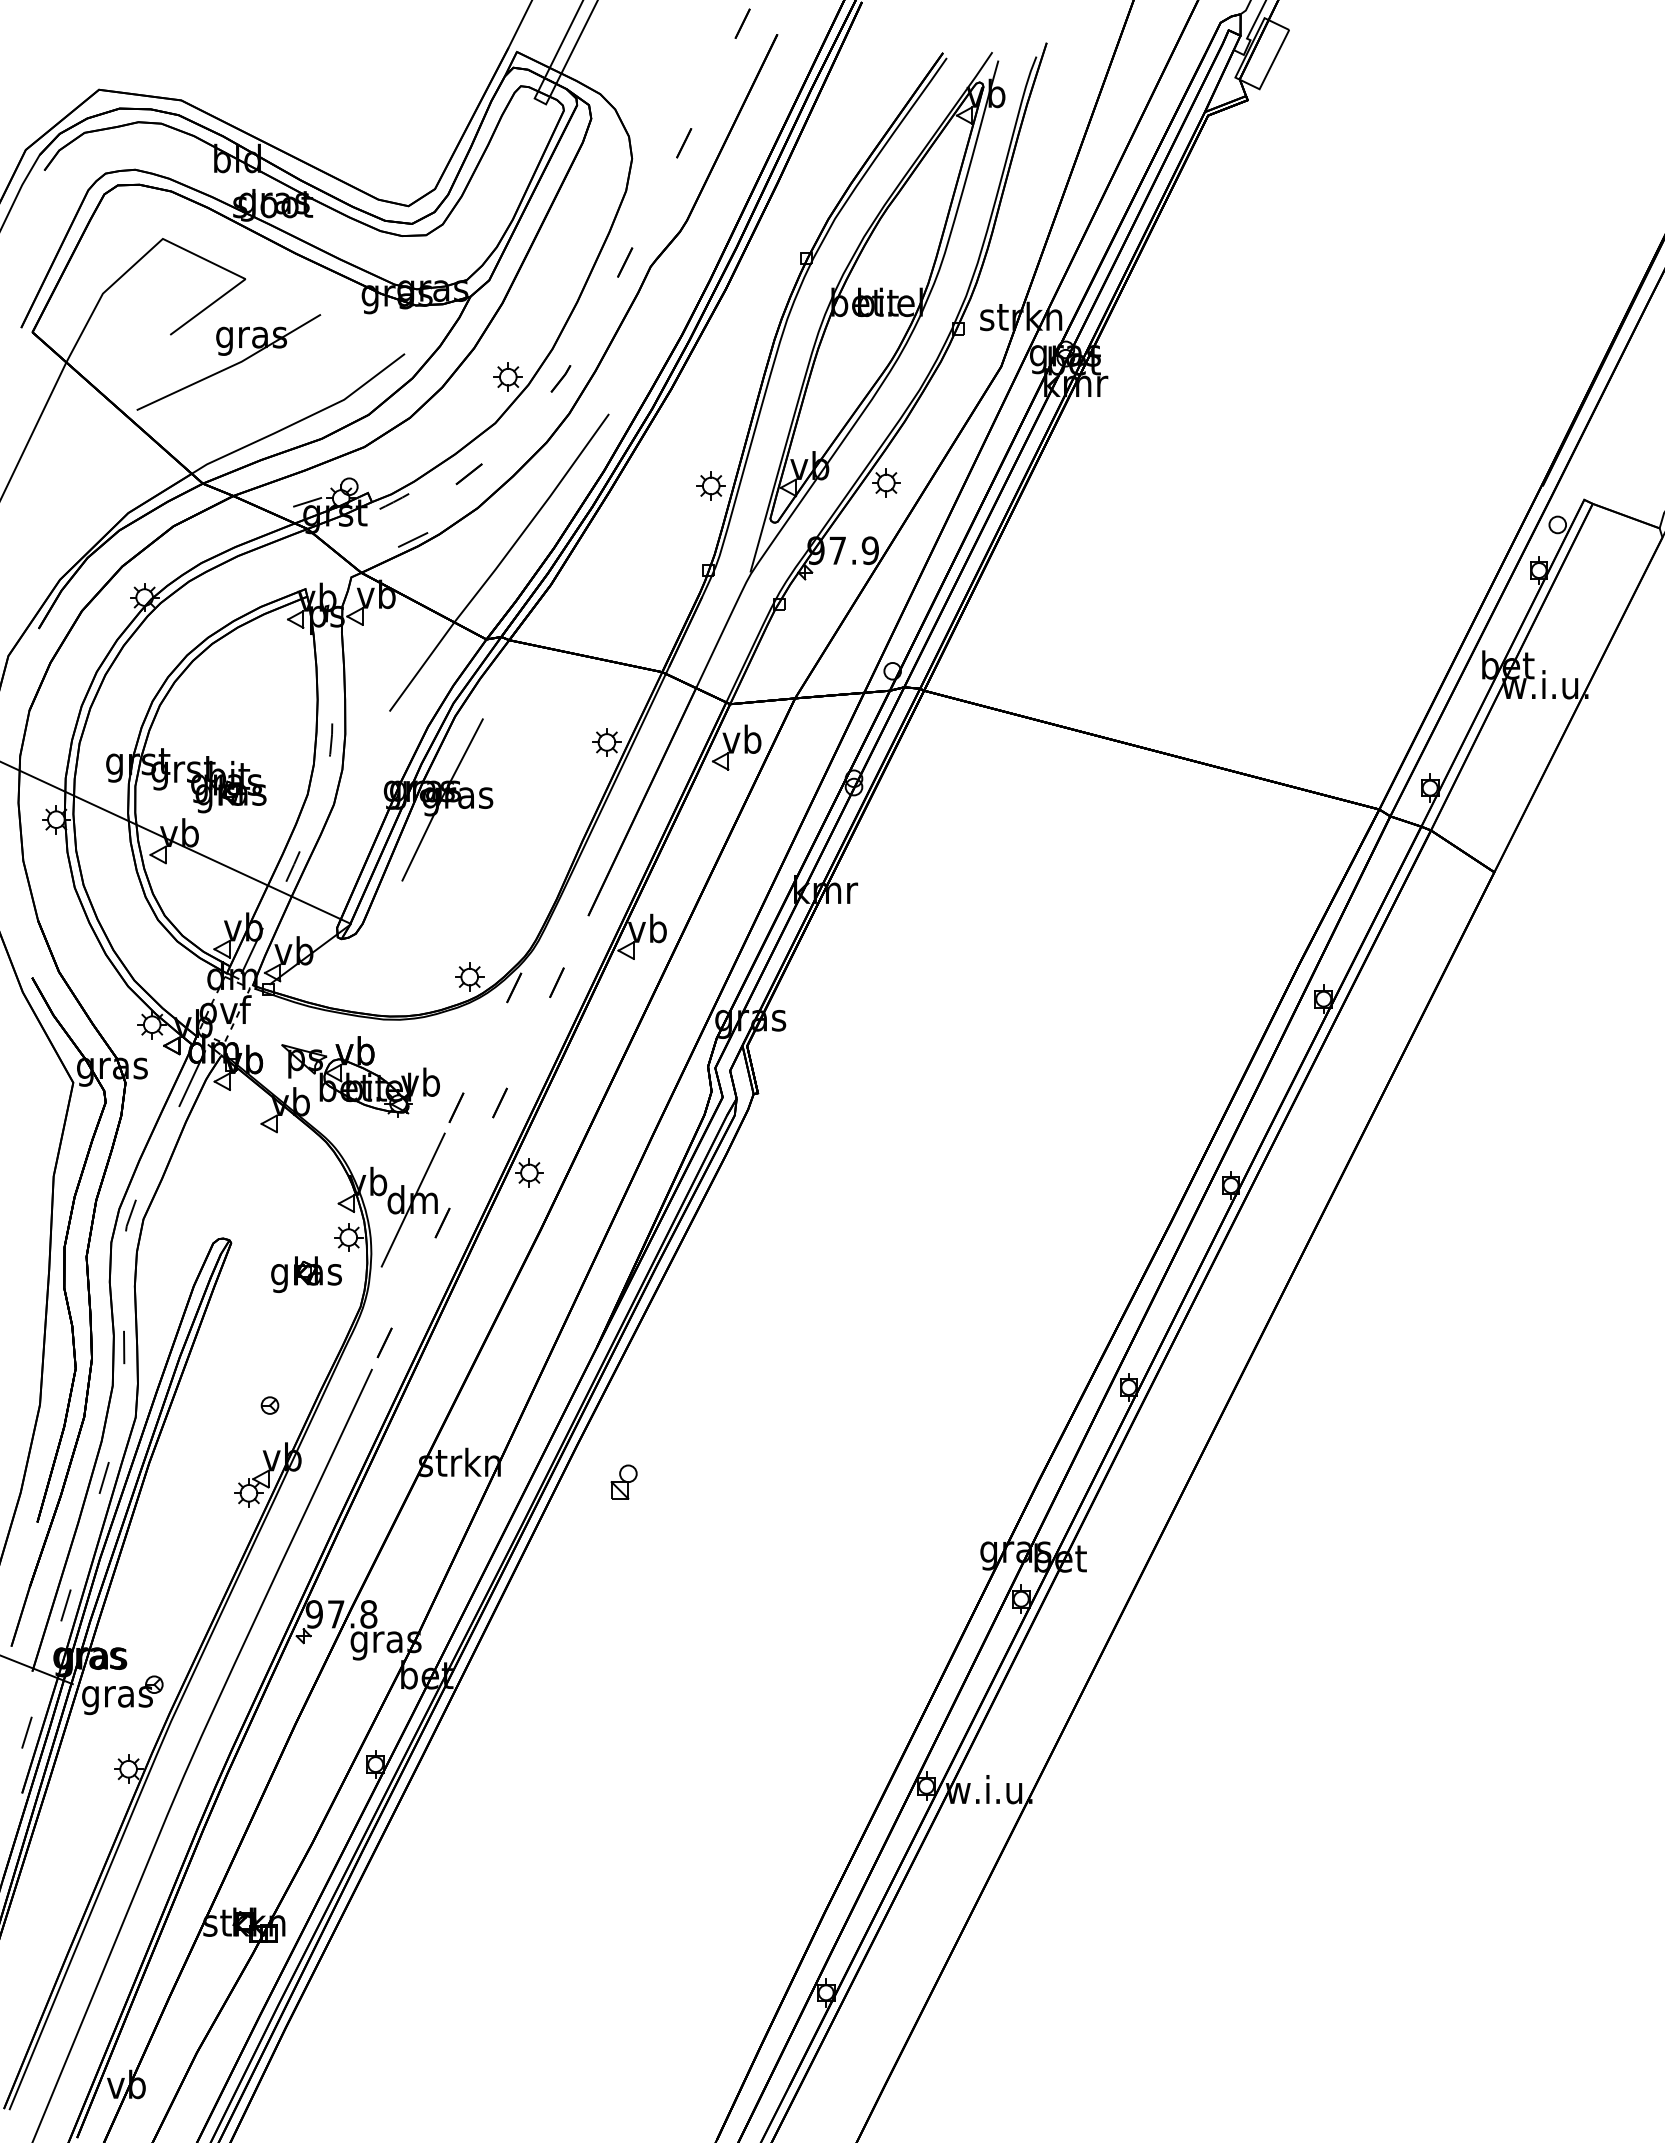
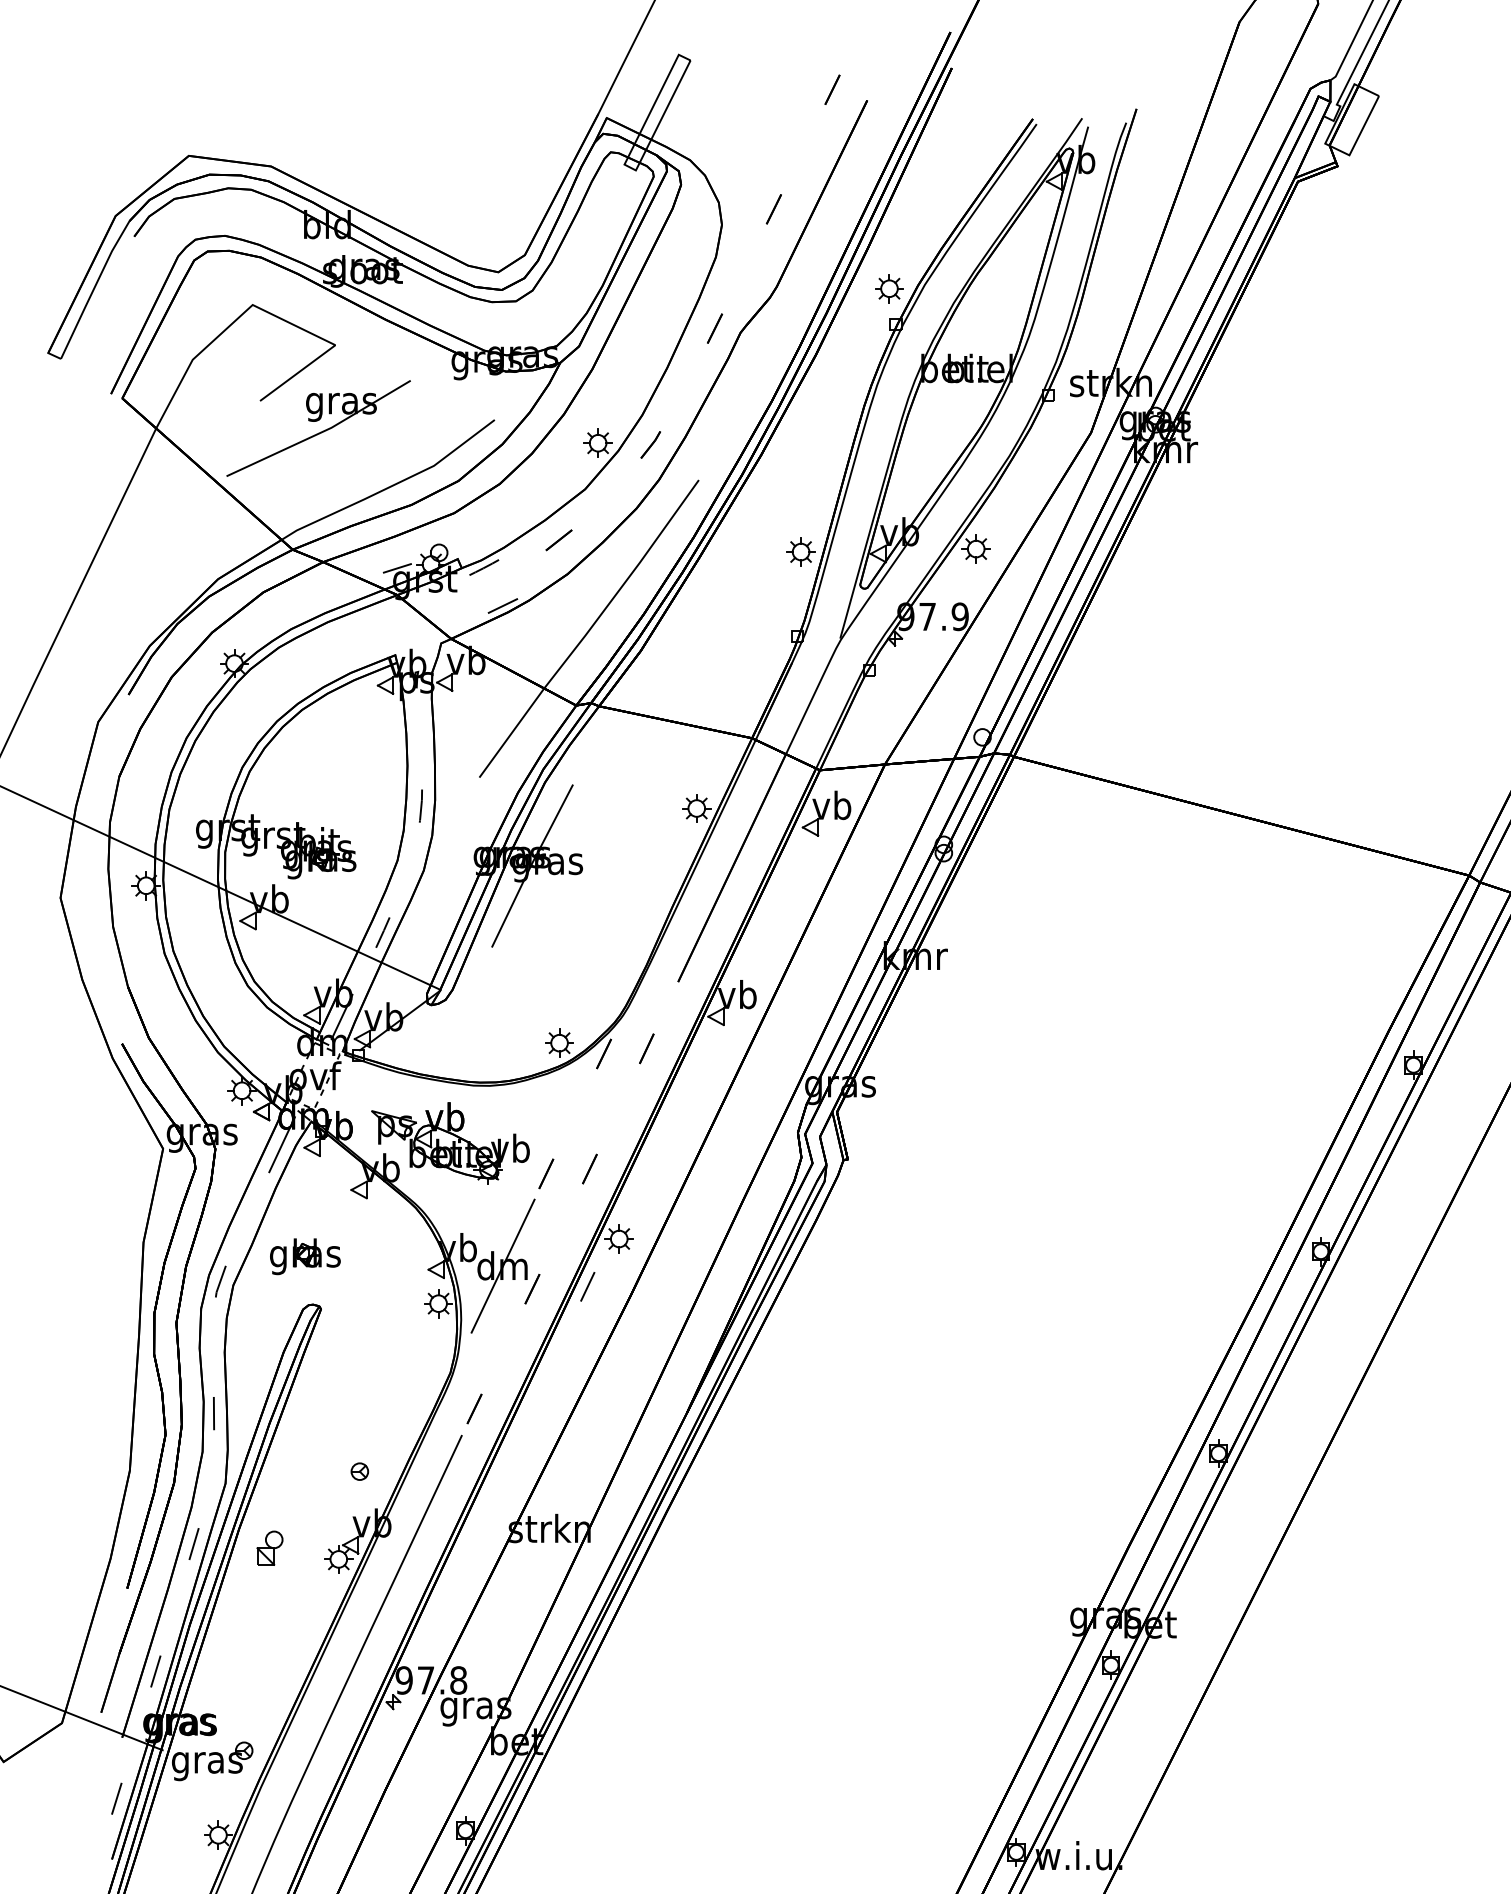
part: (799, 222) -> (889, 288), added
line: (497, 1220) -> (587, 1286), added
part: (306, 1274) -> (305, 1256), moved
part: (623, 1481) -> (269, 1547), moved

